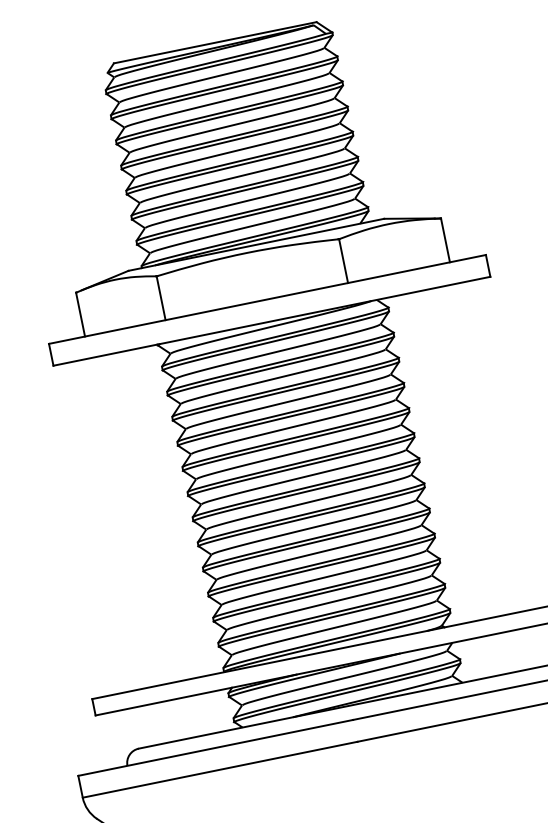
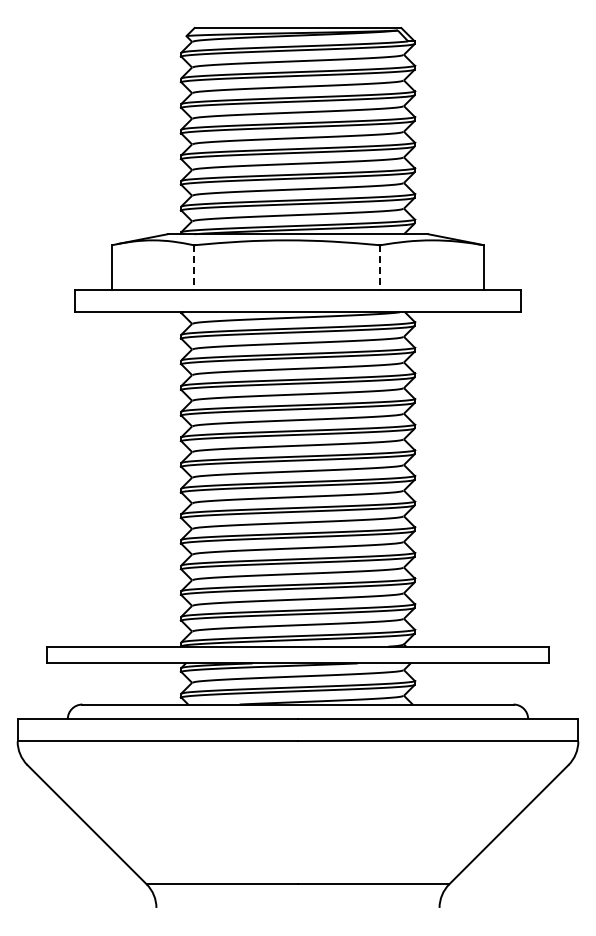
line: (344, 261) -> (380, 268), solid -> dashed
line: (161, 298) -> (194, 268), solid -> dashed

